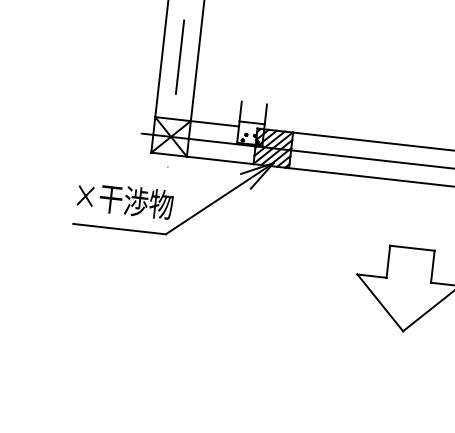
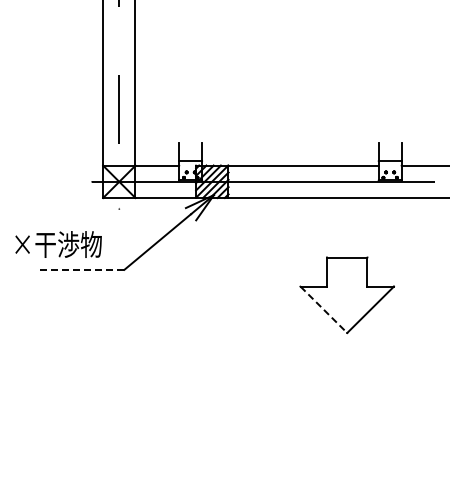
text: (125, 200) -> (58, 244), moved
line: (118, 228) -> (81, 269), solid -> dashed
line: (379, 302) -> (323, 309), solid -> dashed

